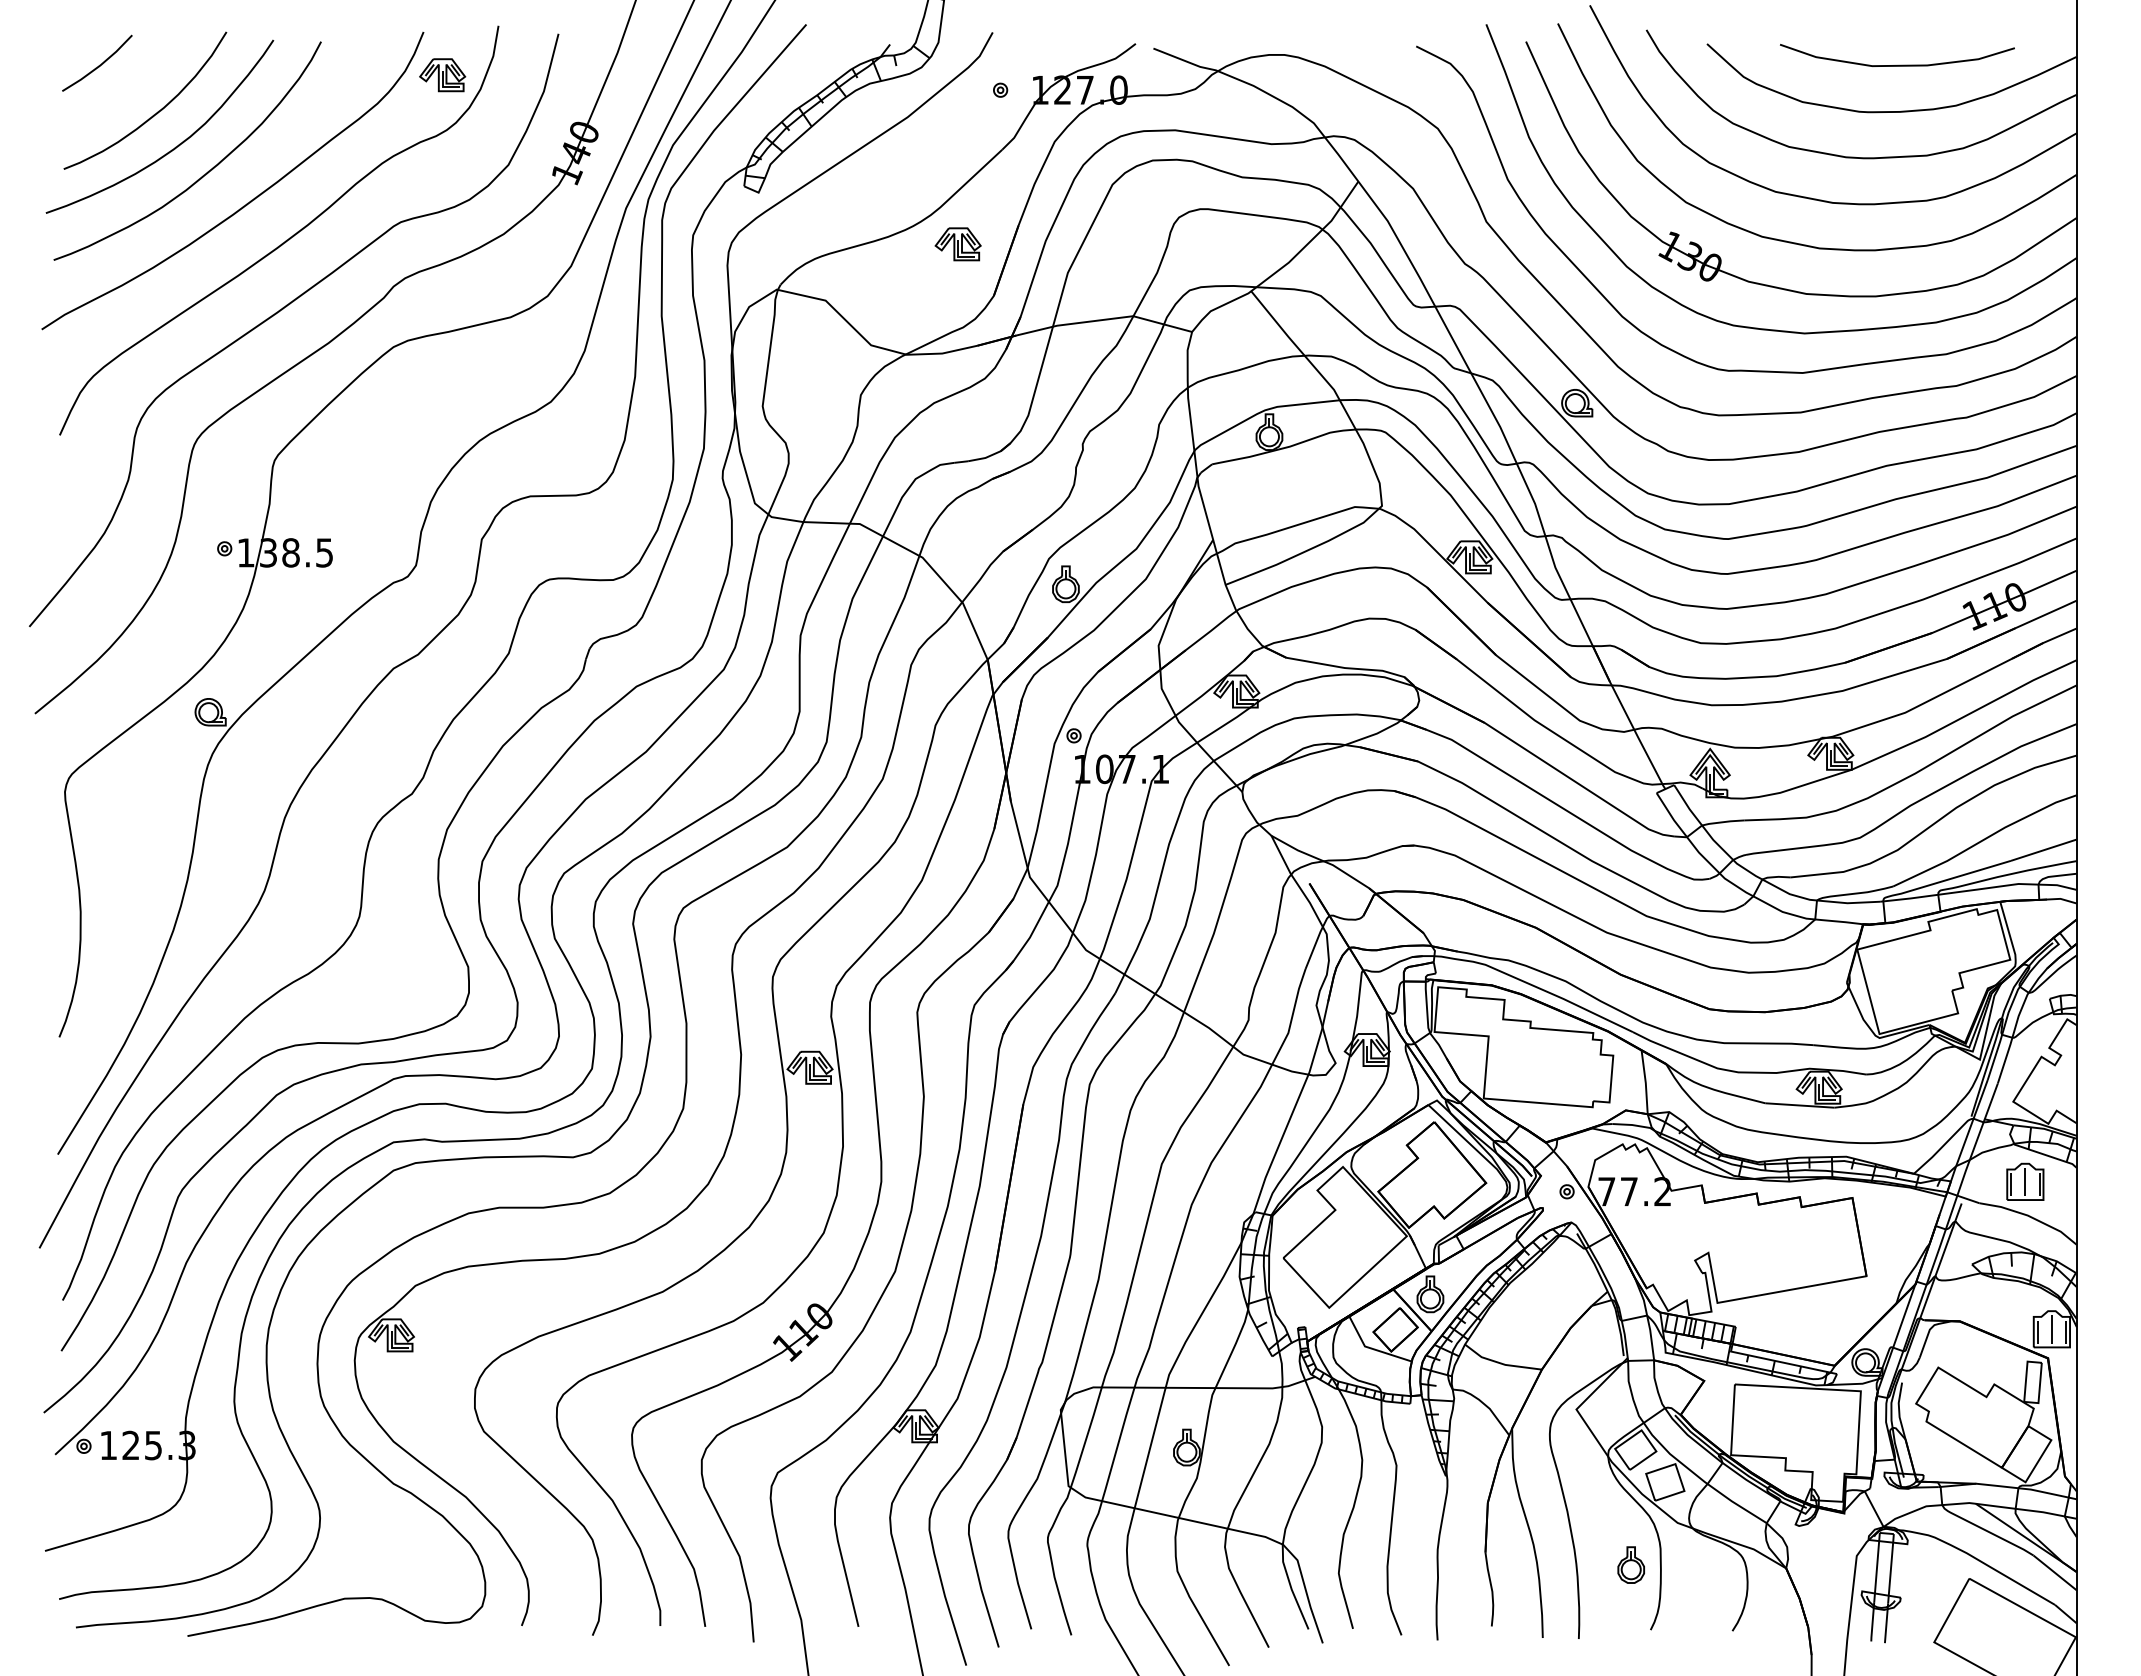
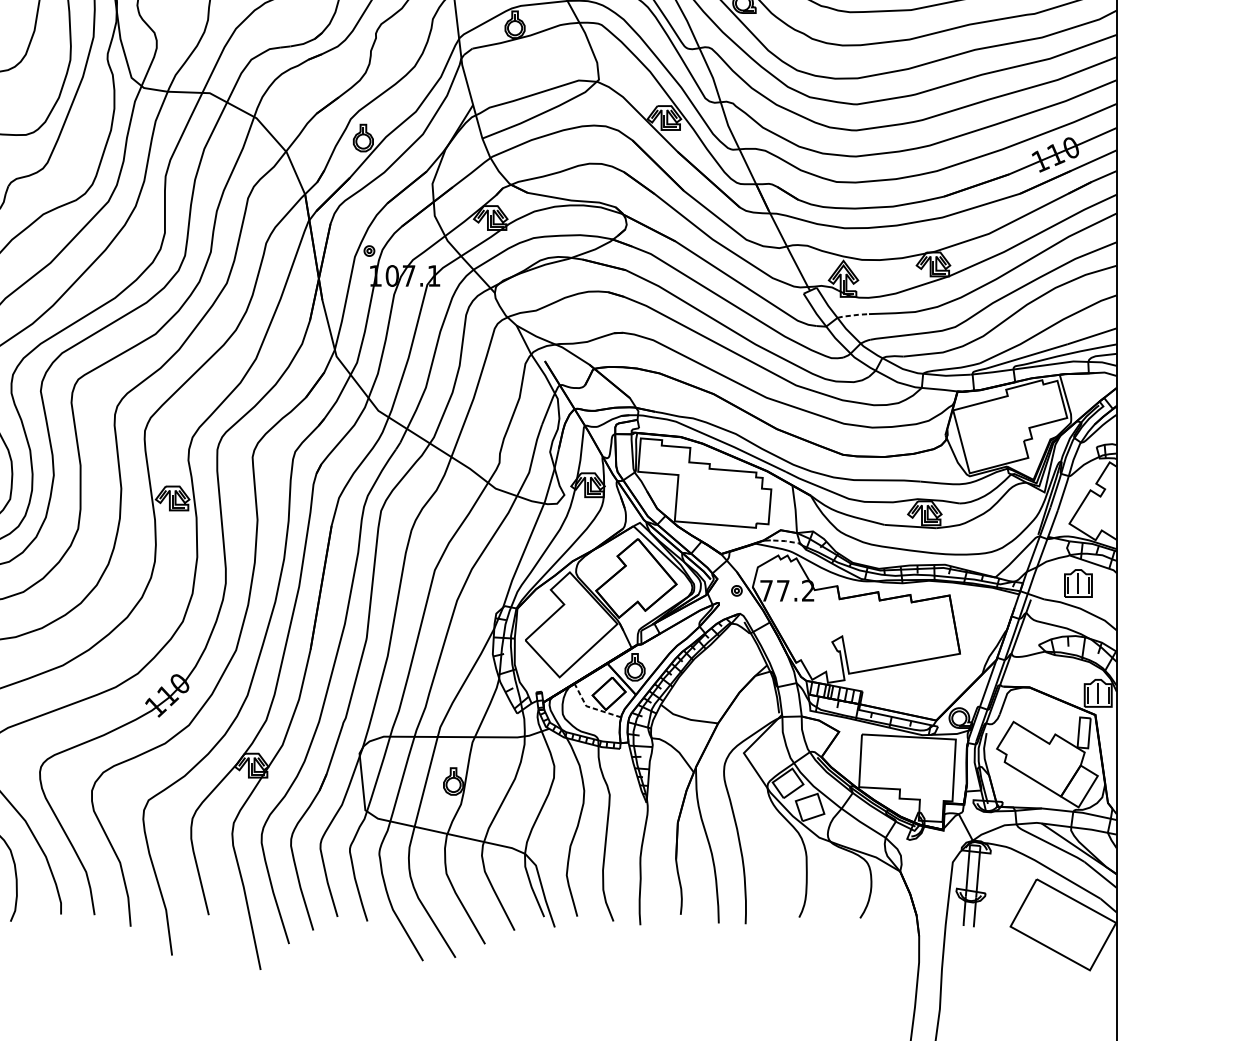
line: (1722, 822) -> (852, 315), solid -> dashed
line: (1634, 1125) -> (787, 541), solid -> dashed
line: (1371, 1348) -> (591, 707), solid -> dashed
part: (1630, 1564) -> (784, 868), removed

